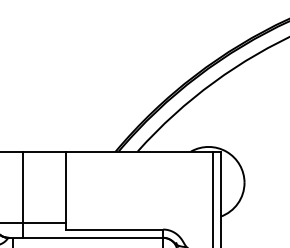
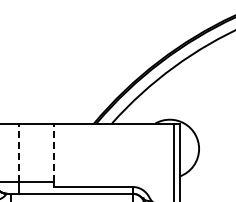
line: (22, 187) -> (18, 152), solid -> dashed
line: (65, 187) -> (53, 152), solid -> dashed

